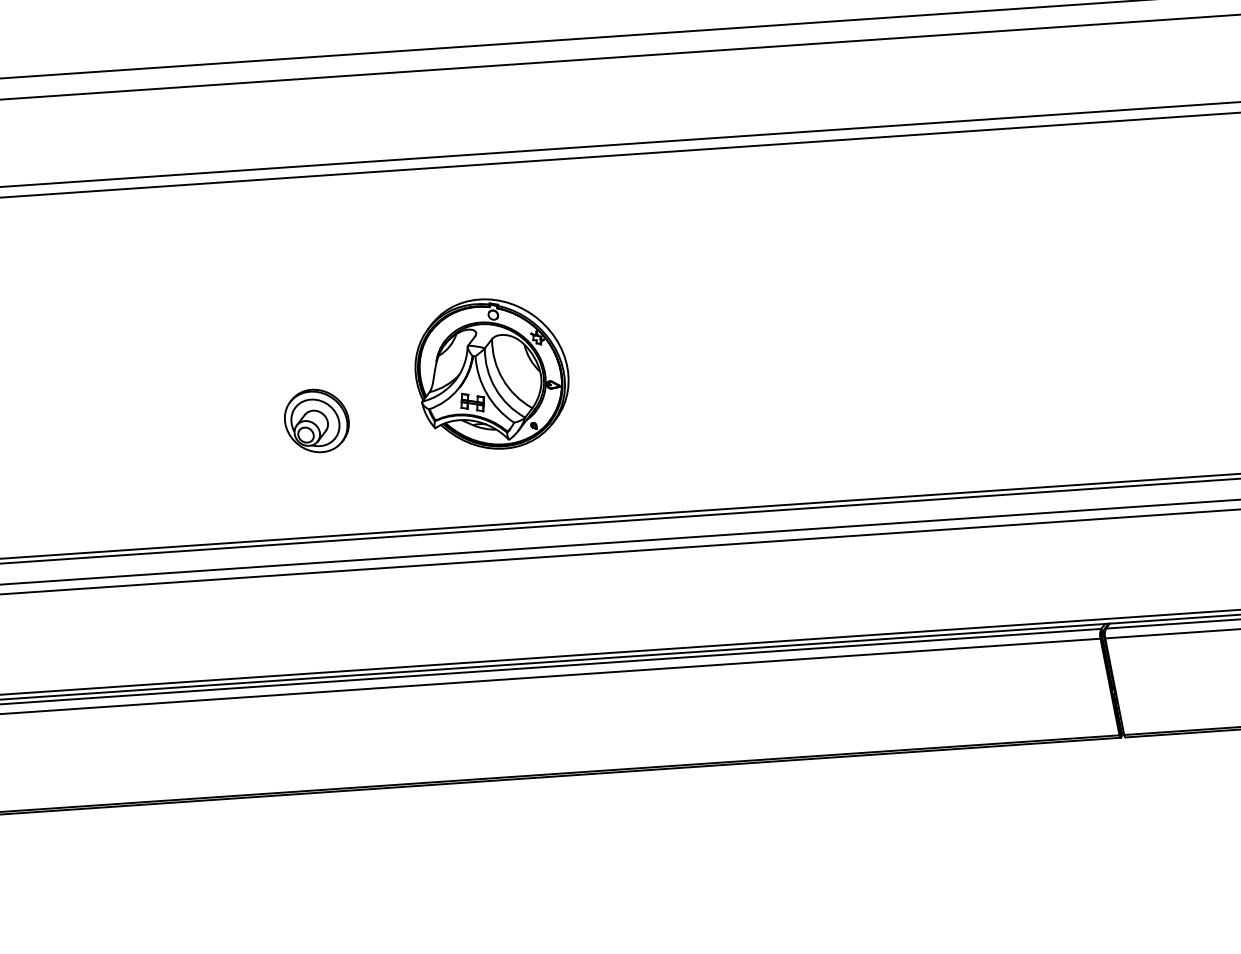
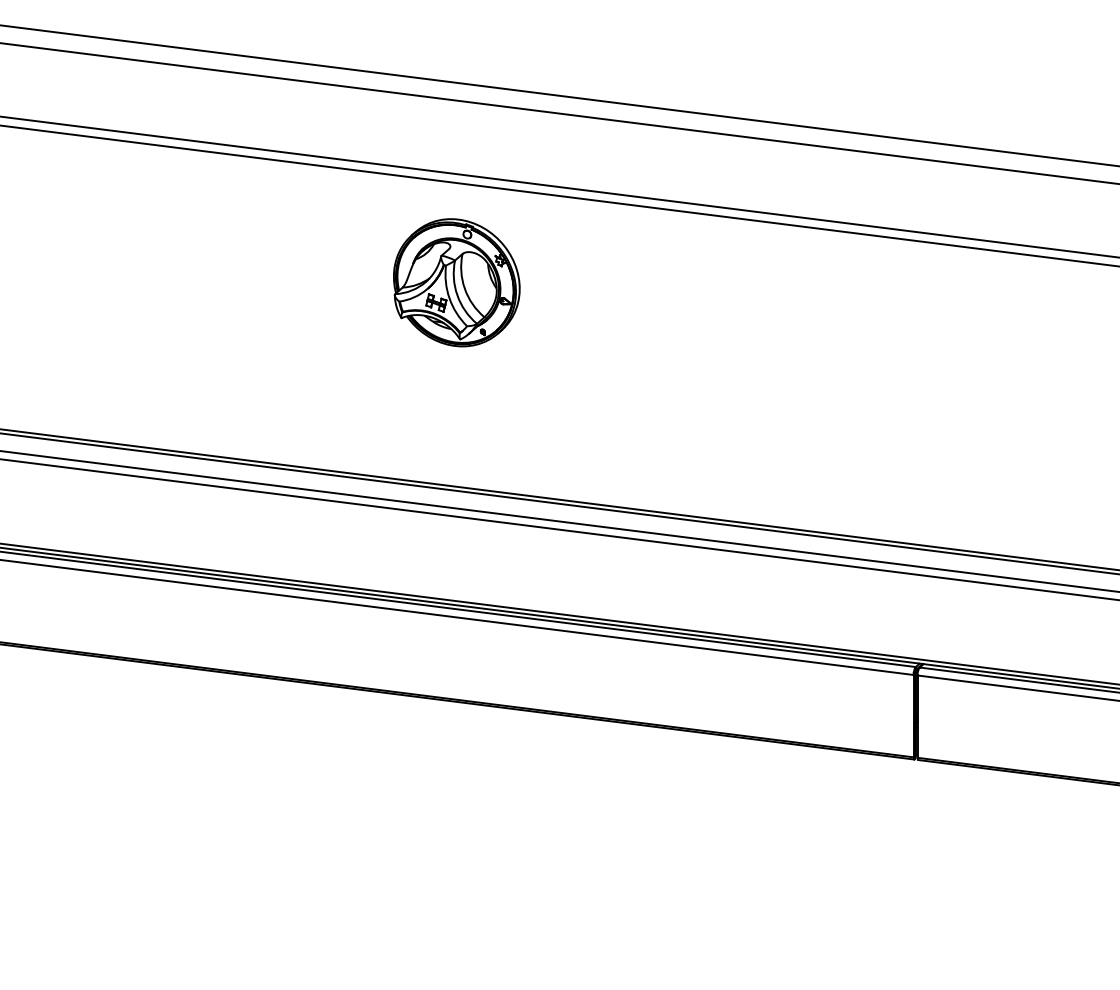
part: (491, 373) -> (456, 282), moved
part: (316, 420) -> (305, 369), removed

